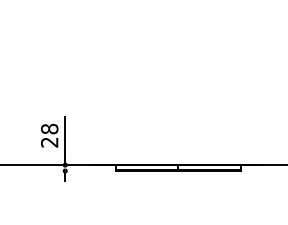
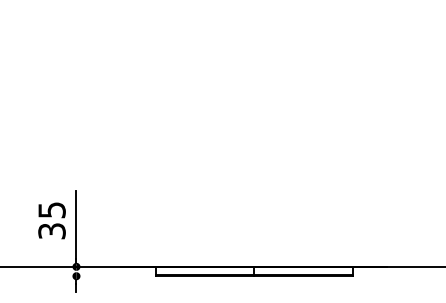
text: (49, 135) -> (51, 220), 28 -> 35

